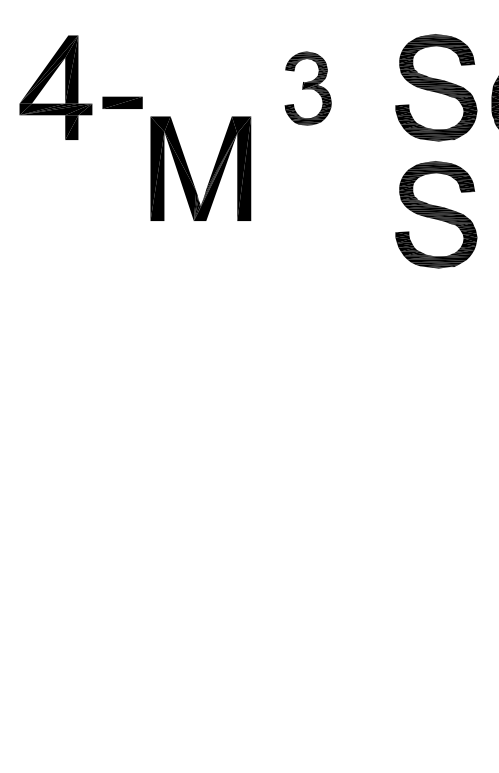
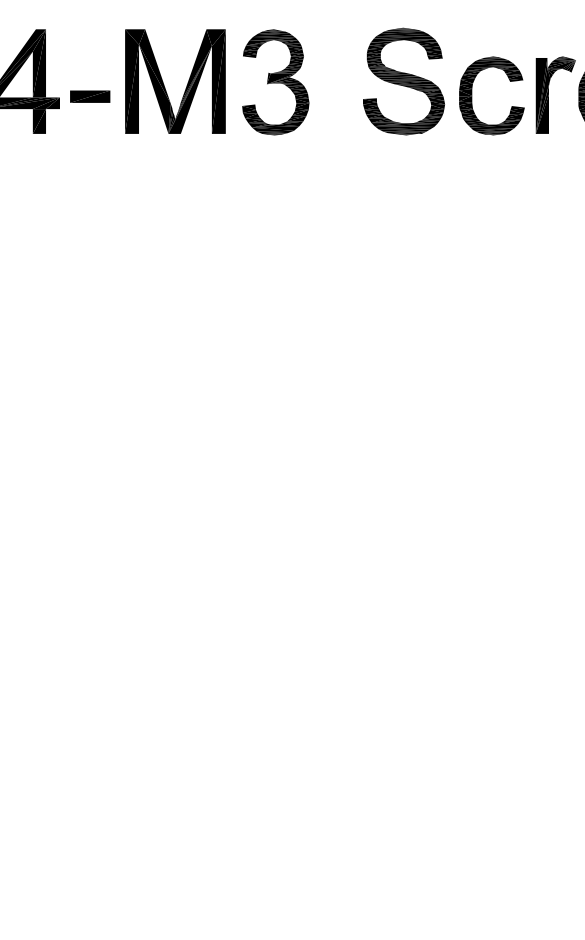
part: (307, 88) -> (275, 82), size x1.43
part: (189, 171) -> (164, 84), moved
part: (436, 214) -> (404, 208), removed

